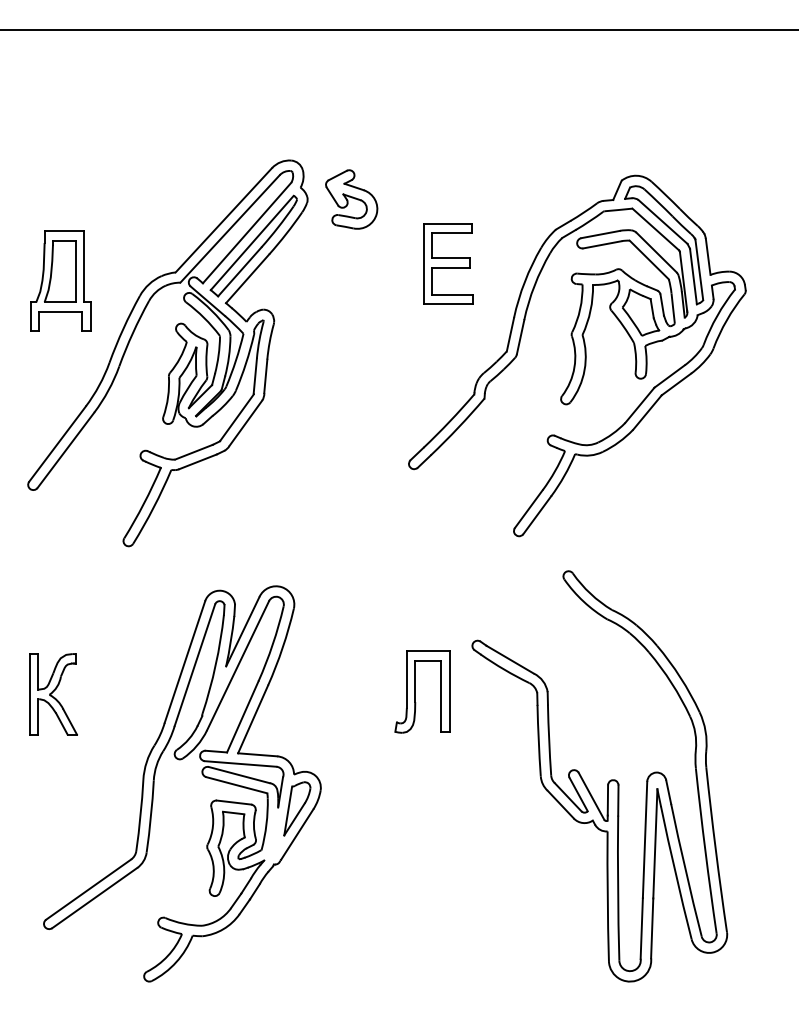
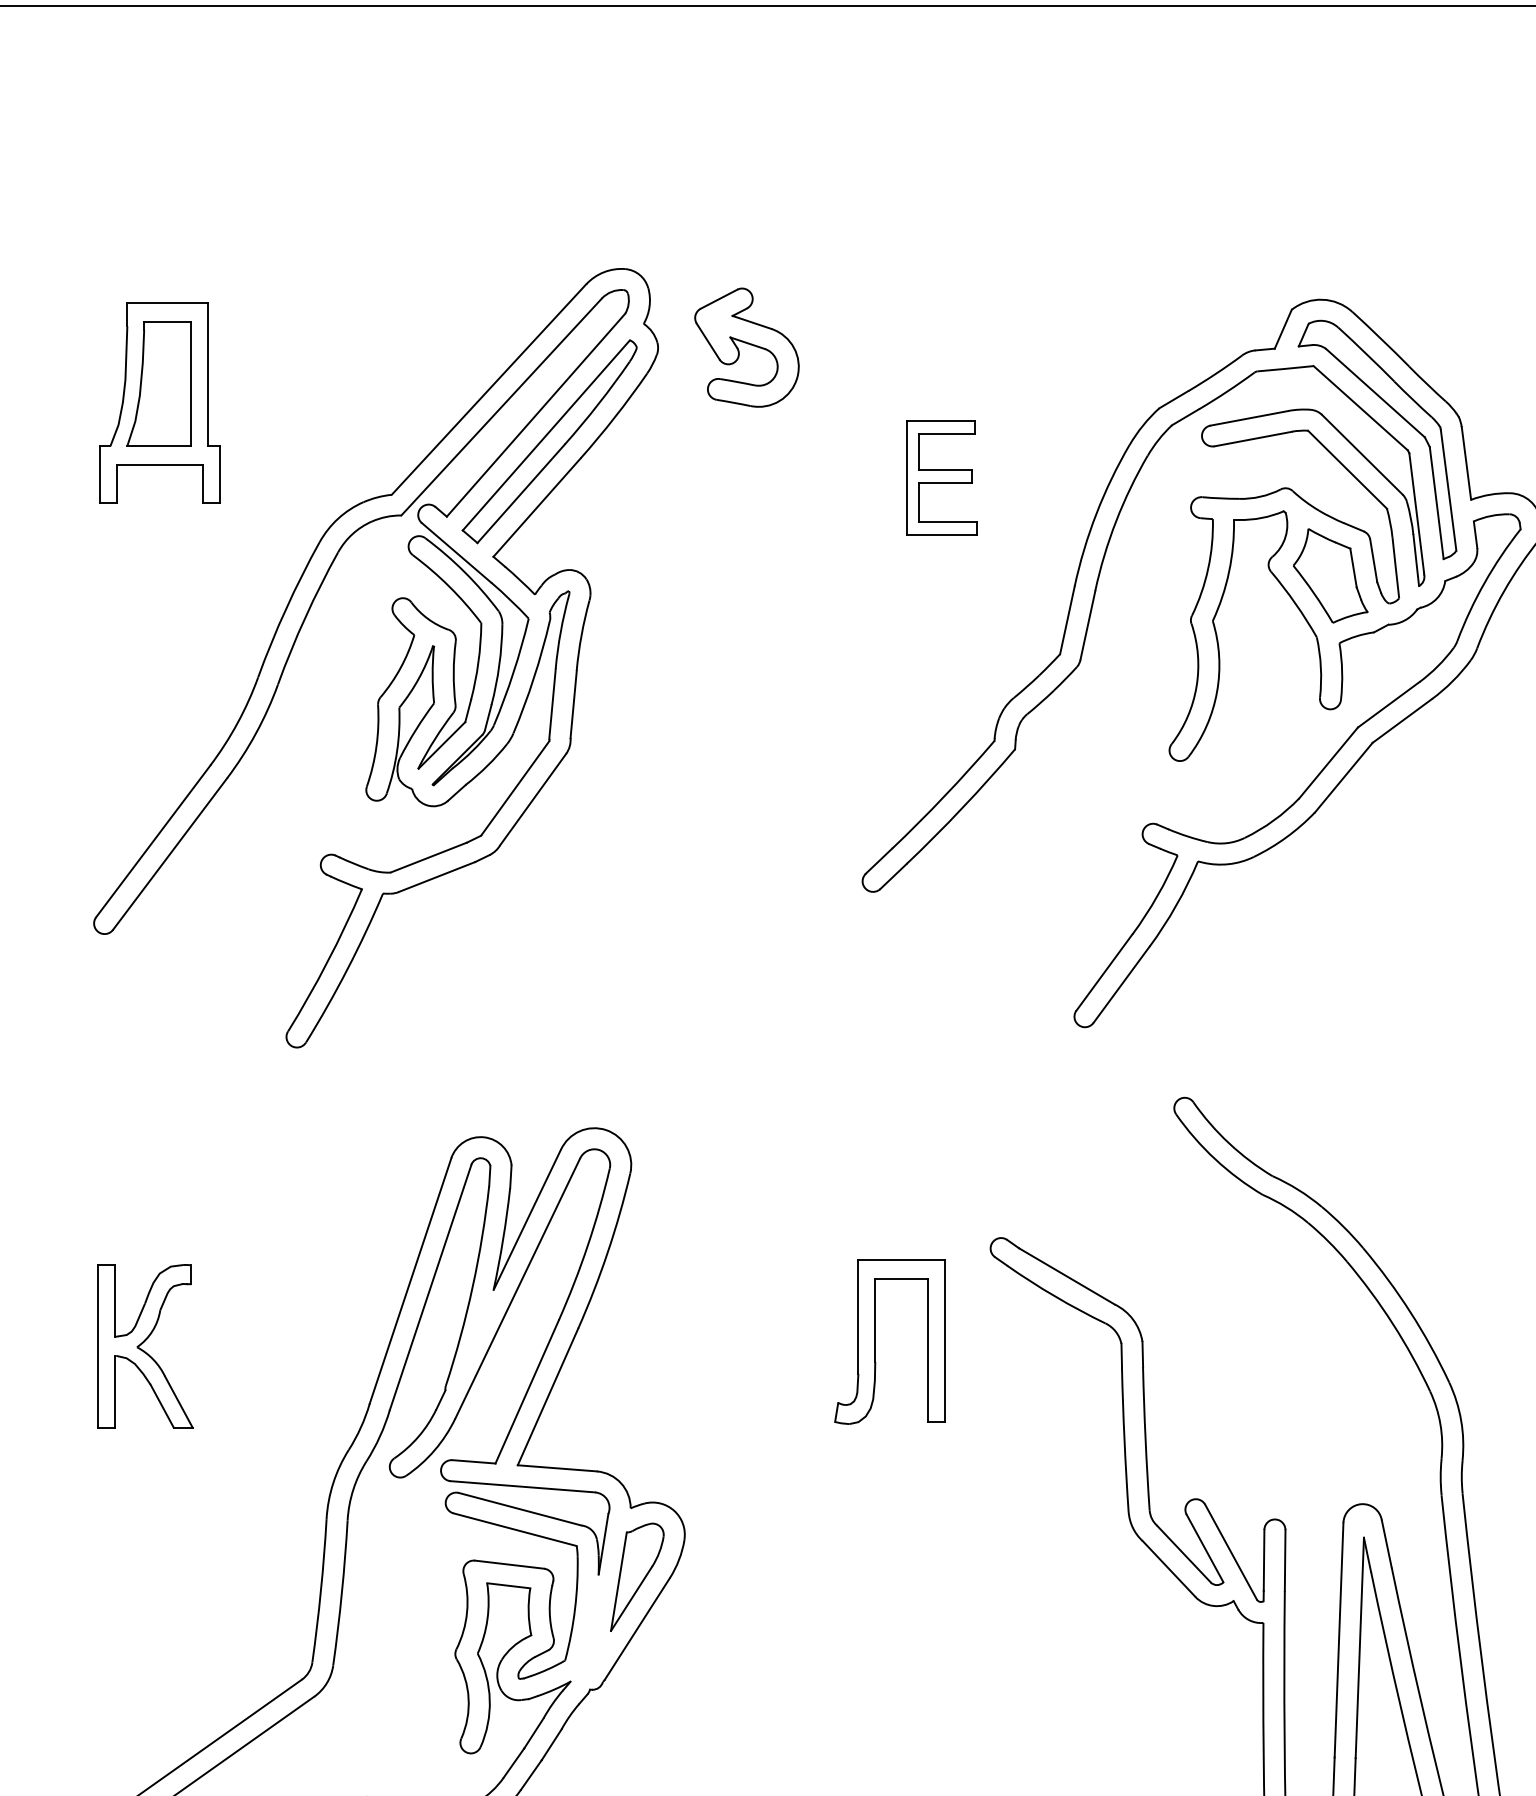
part: (448, 263) -> (942, 476), size x0.7
part: (60, 280) -> (159, 402), moved

